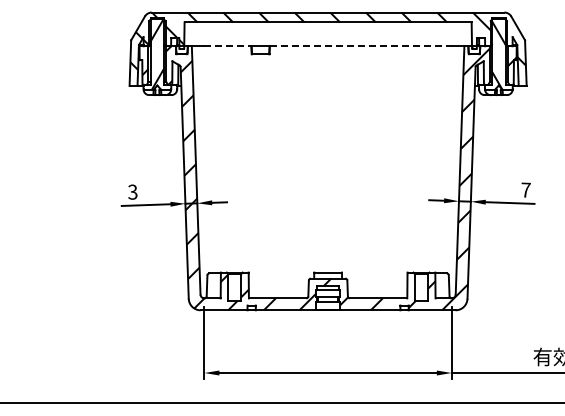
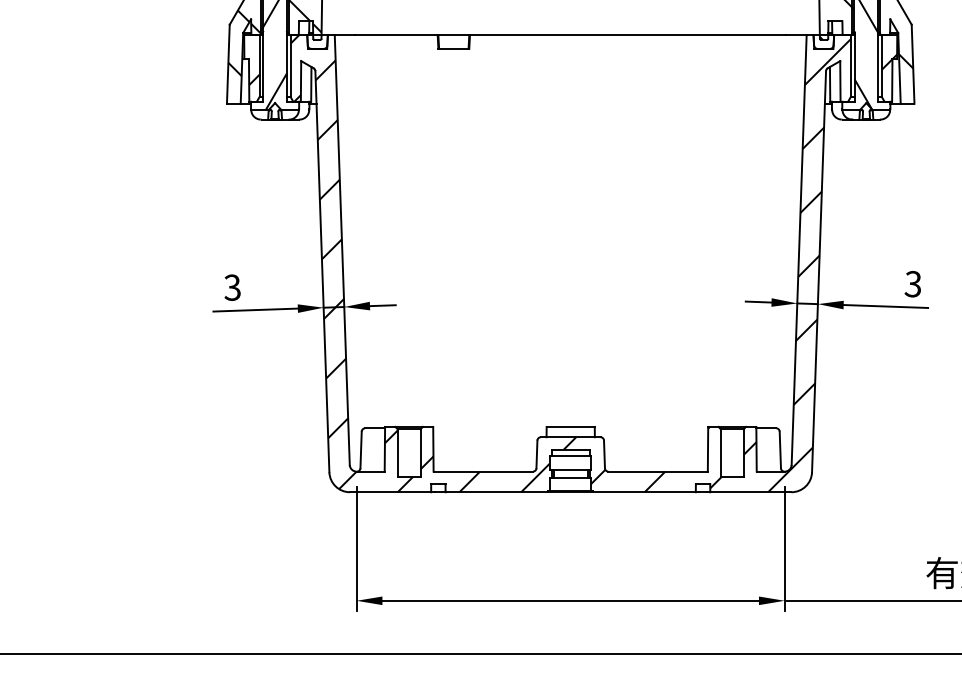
line: (227, 46) -> (396, 35), dashed -> solid
line: (361, 46) -> (628, 35), dashed -> solid
text: (525, 189) -> (912, 283), 7 -> 3

